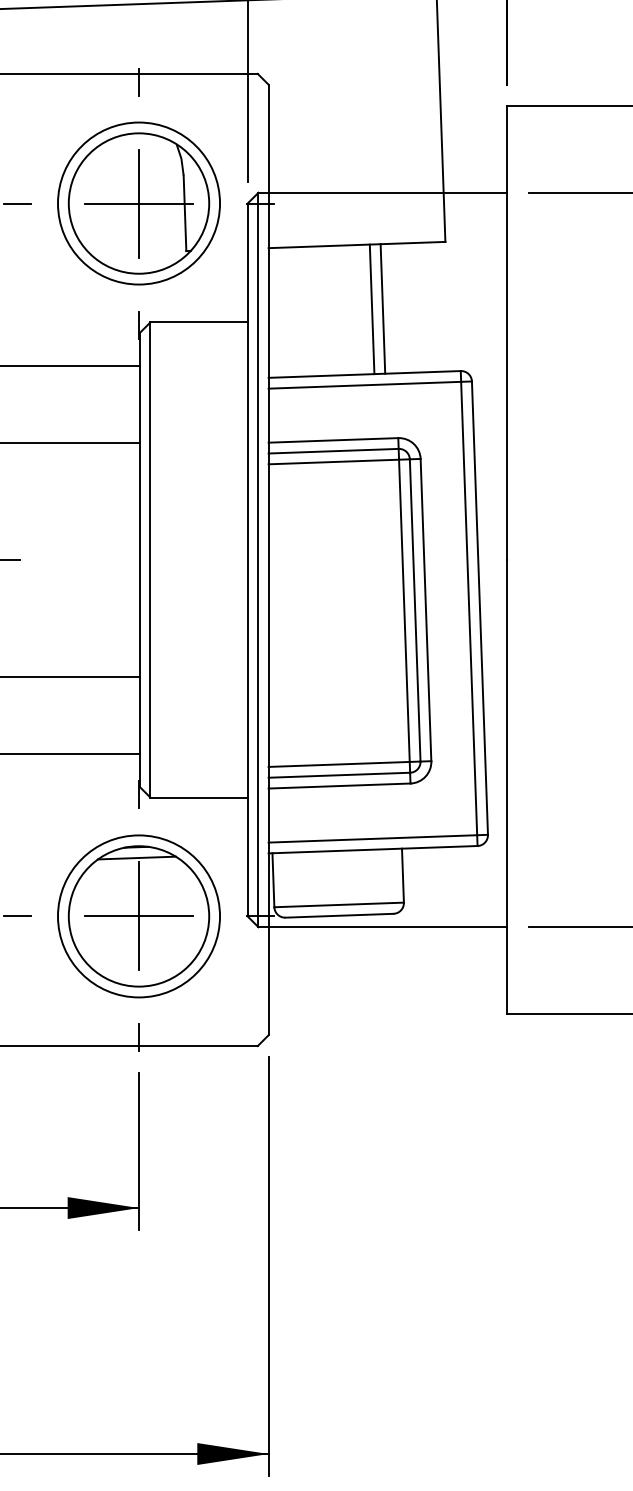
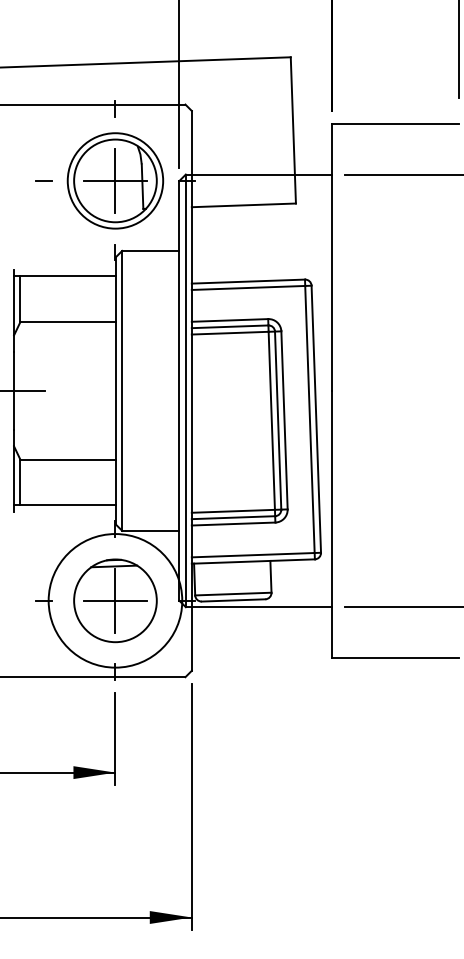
line: (381, 308) -> (258, 242), removed
line: (371, 309) -> (252, 243), removed
circle: (139, 915) -> (115, 600), size x1.4

